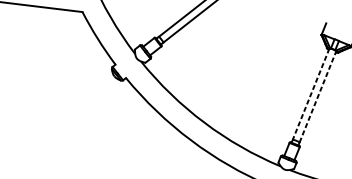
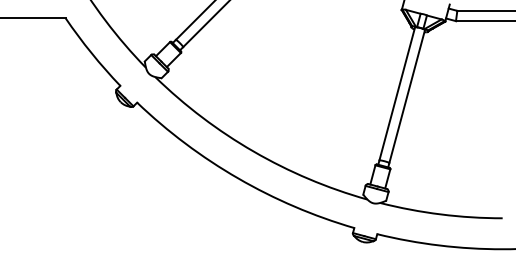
line: (311, 94) -> (397, 94), dashed -> solid
line: (318, 96) -> (407, 96), dashed -> solid

